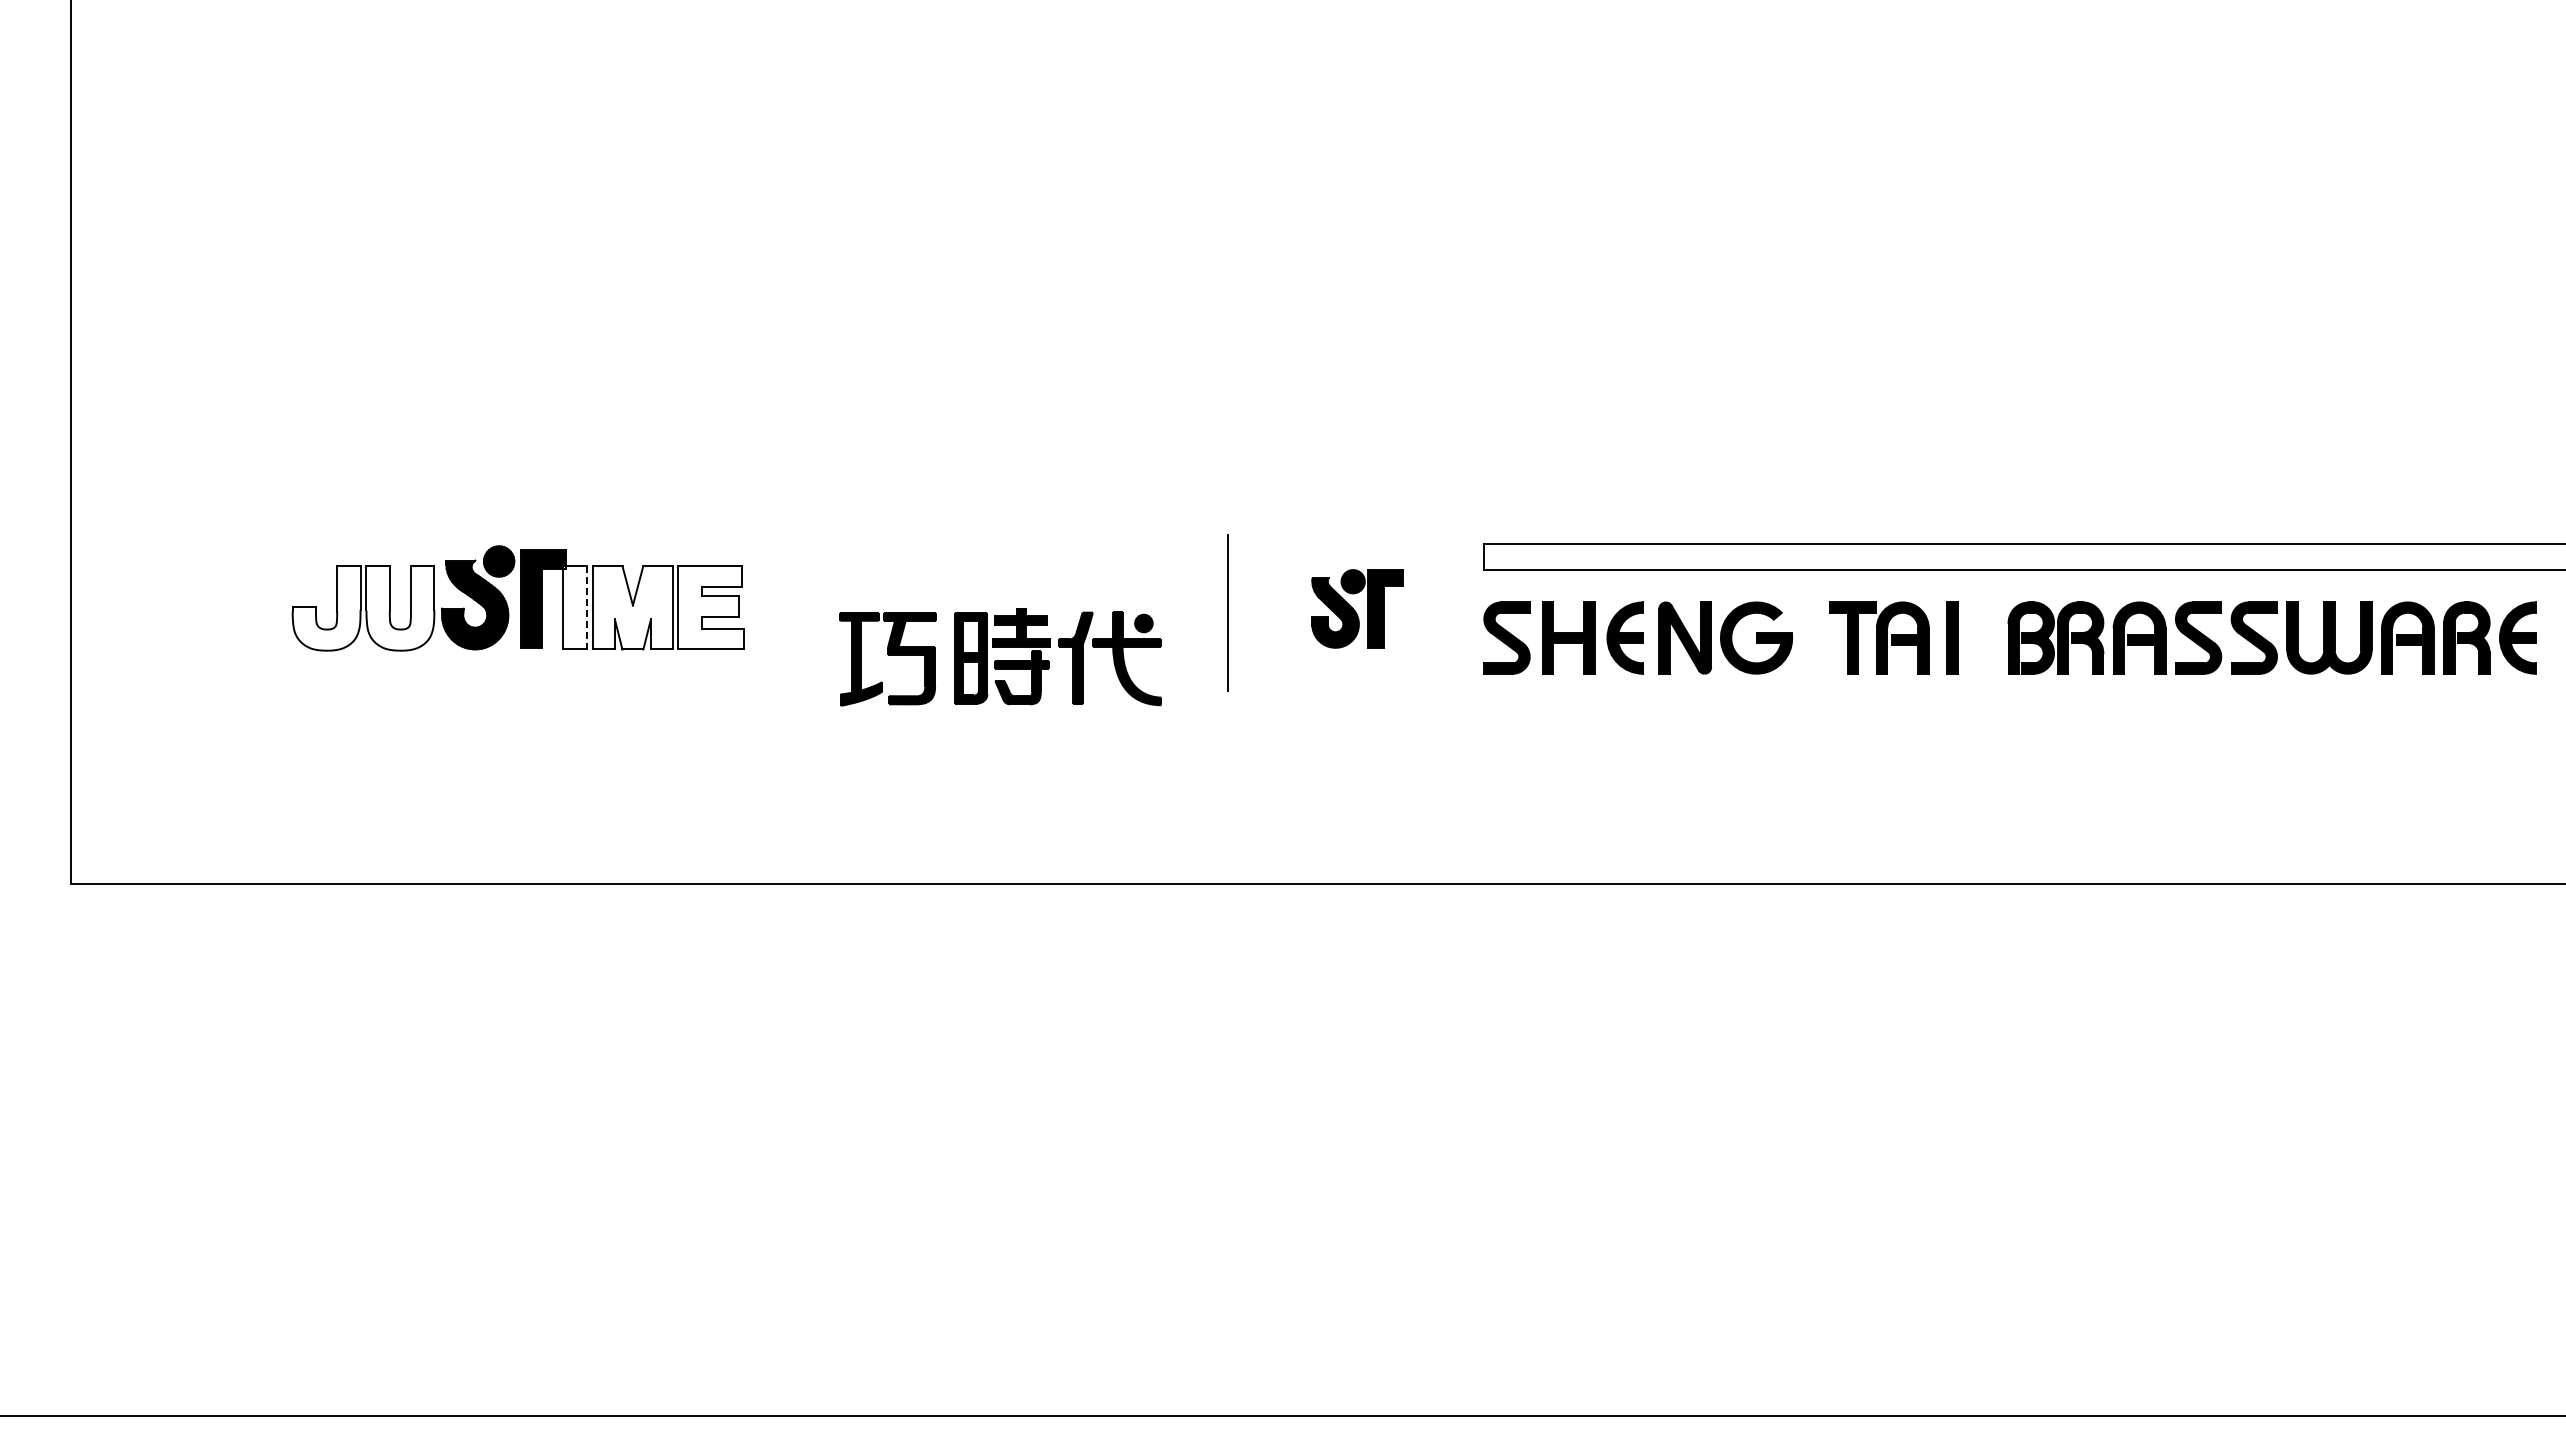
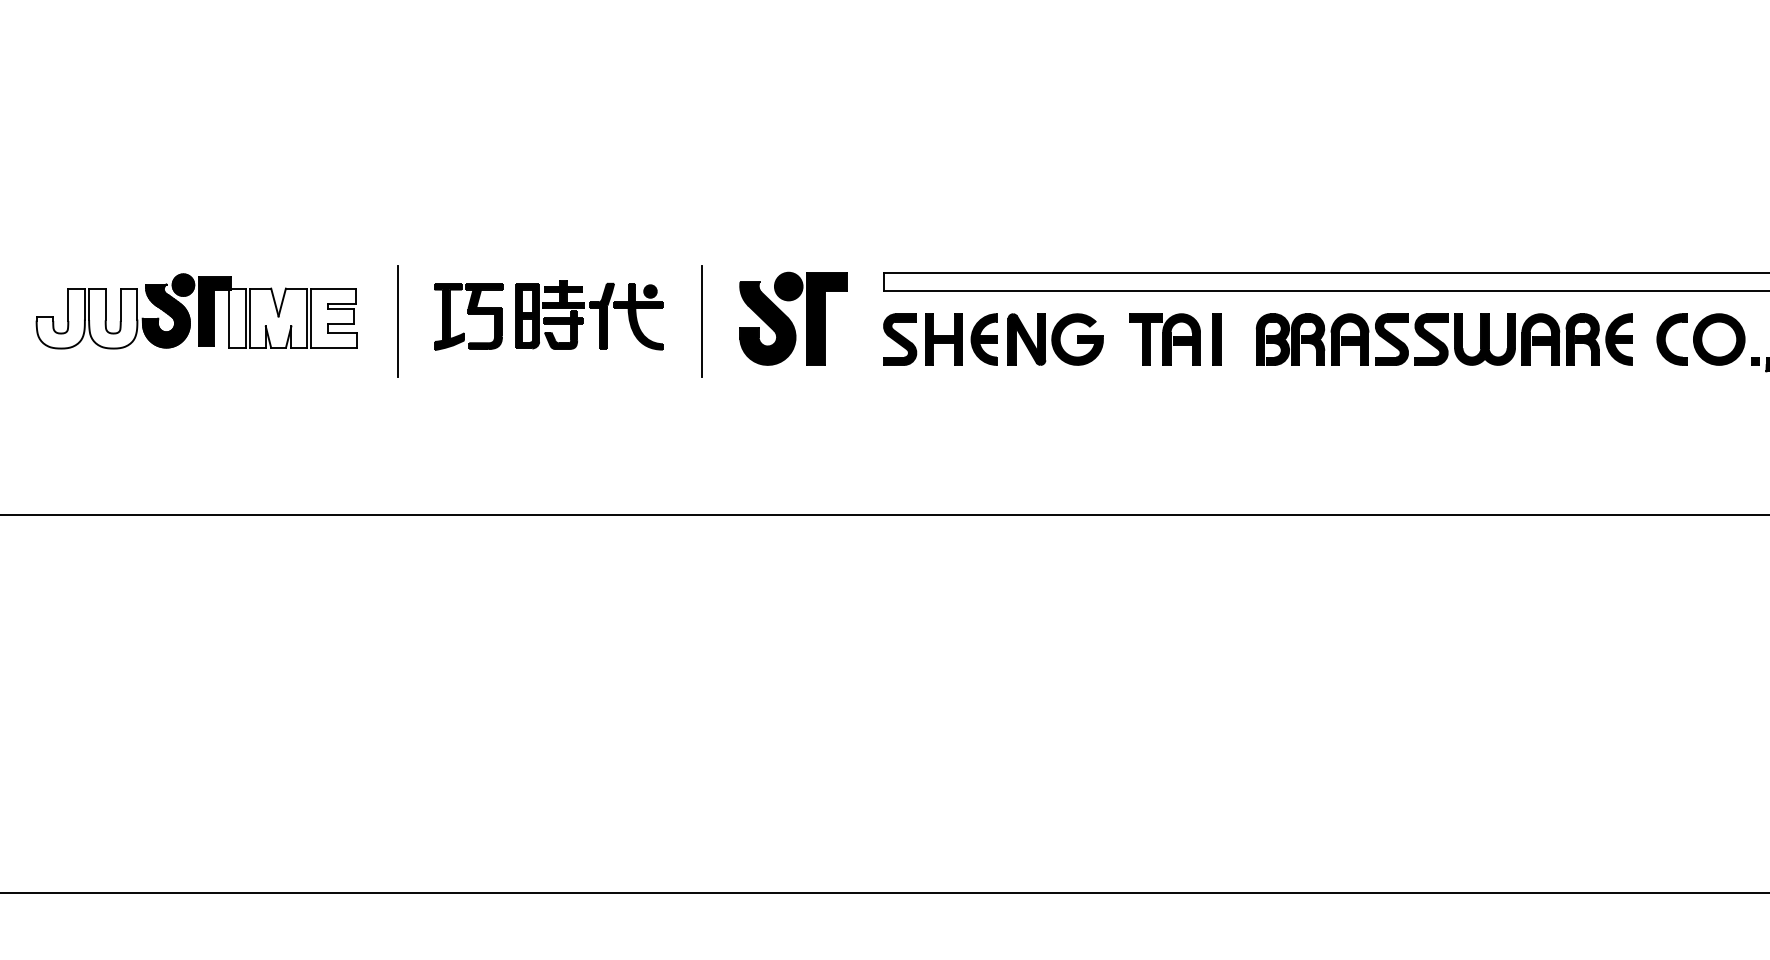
line: (586, 608) -> (245, 318), dashed -> solid
part: (1357, 608) -> (793, 318), size x1.67
line: (800, 612) -> (397, 321), added
part: (1000, 657) -> (548, 315), moved

